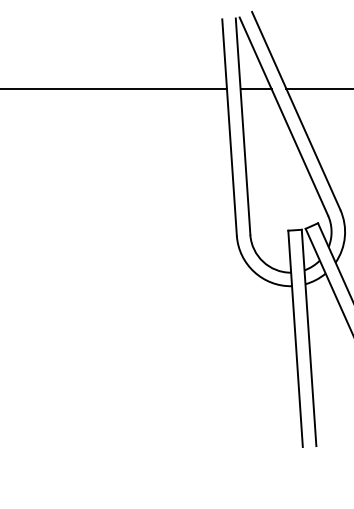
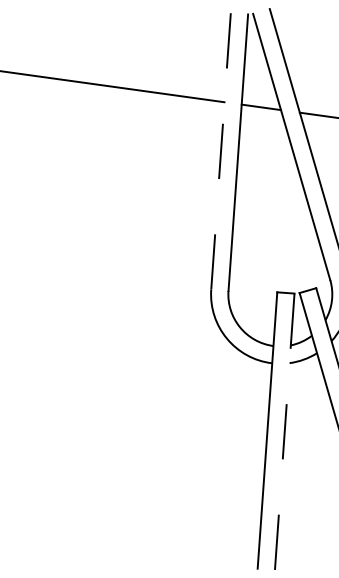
line: (229, 128) -> (220, 152), solid -> dashed
line: (309, 338) -> (285, 432), solid -> dashed

